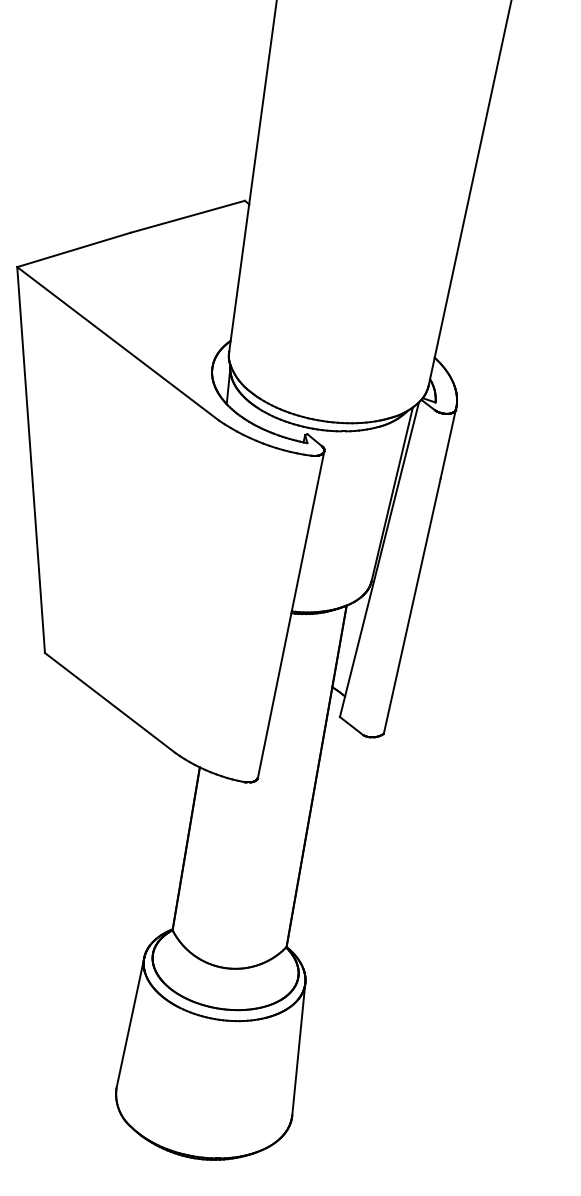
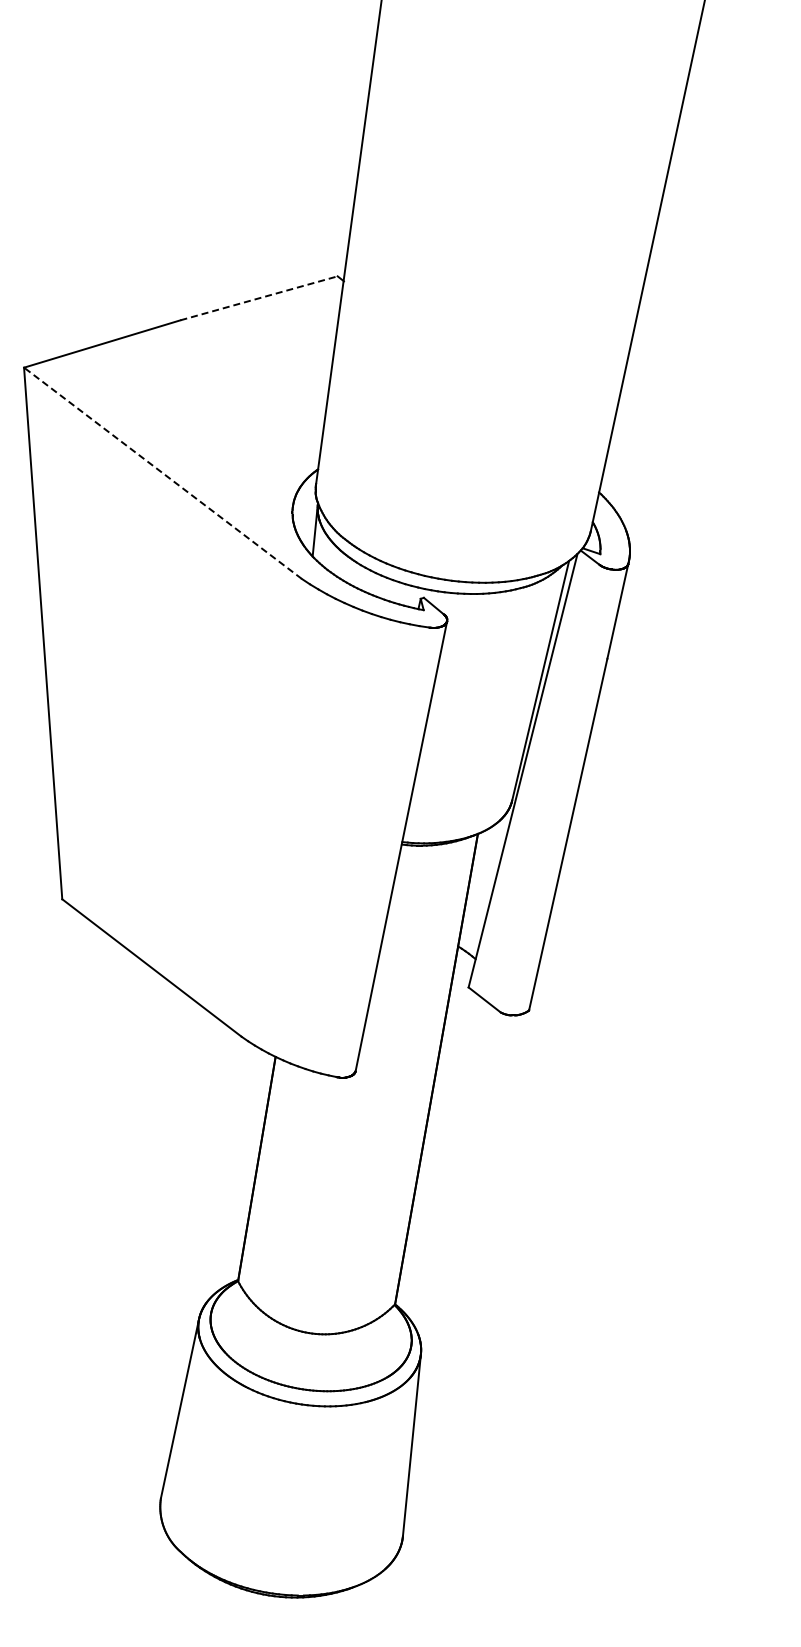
line: (188, 216) -> (259, 298), solid -> dashed
line: (118, 343) -> (163, 473), solid -> dashed

